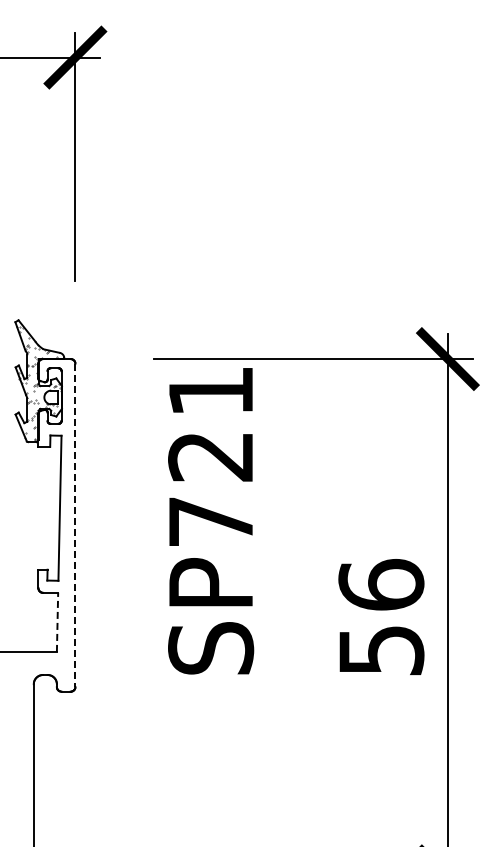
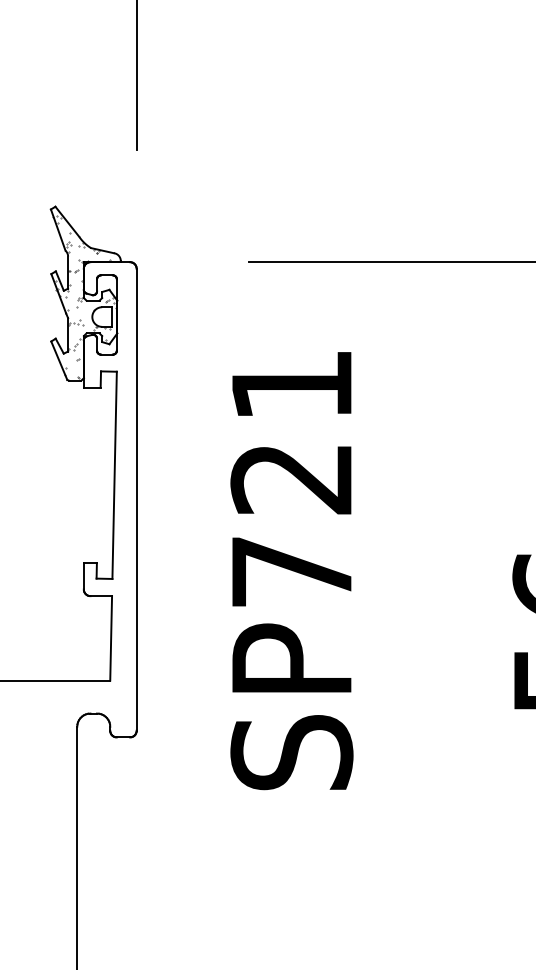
text: (211, 521) -> (292, 571), moved
line: (75, 525) -> (136, 499), dashed -> solid
line: (57, 622) -> (111, 638), dashed -> solid

